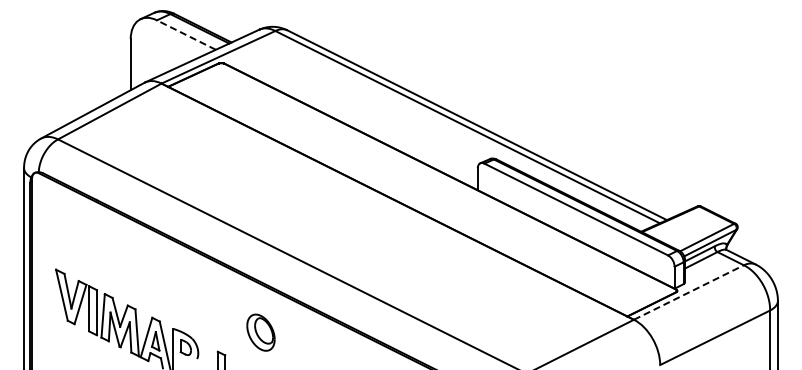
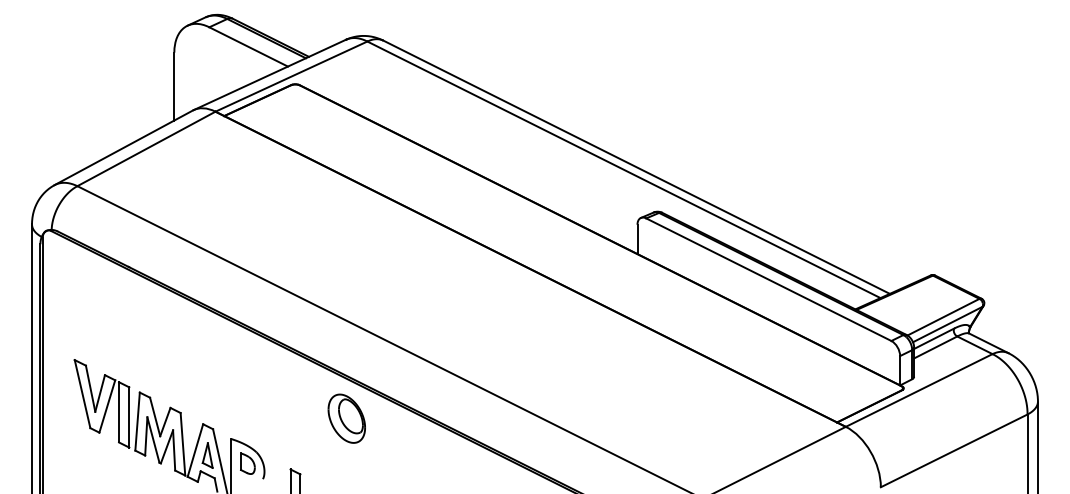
line: (186, 35) -> (248, 47), dashed -> solid
line: (689, 292) -> (919, 390), dashed -> solid
part: (260, 332) -> (346, 418), moved

